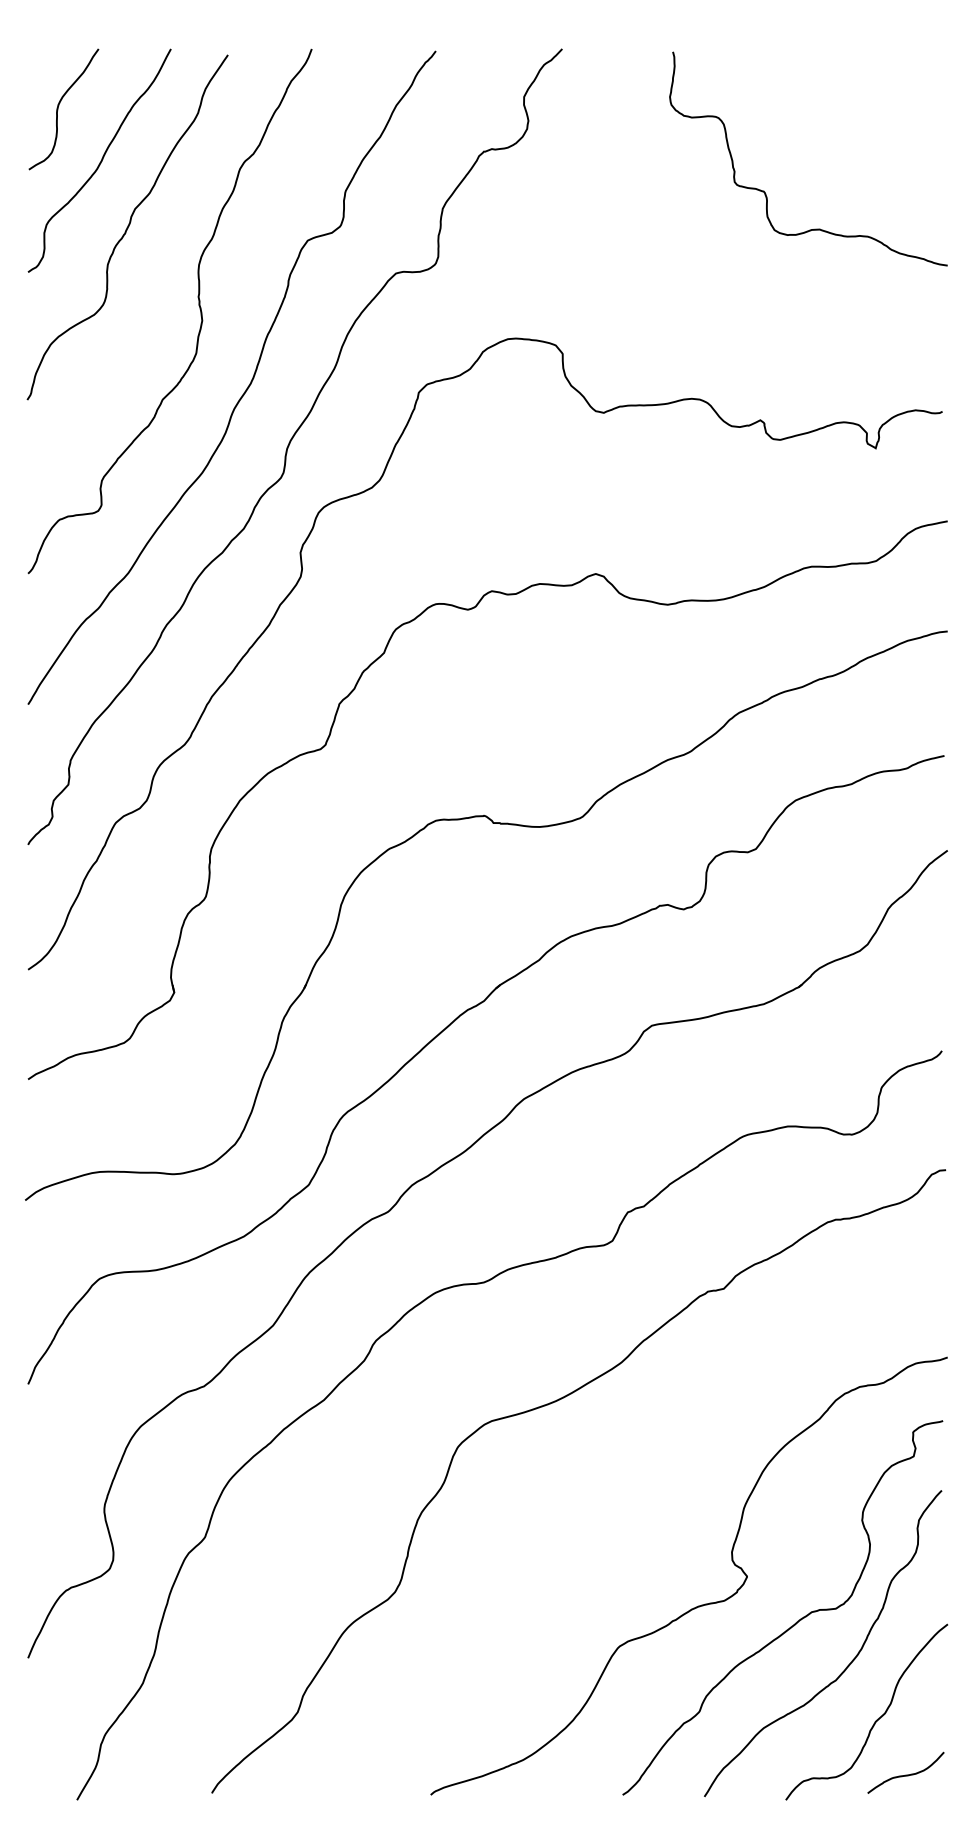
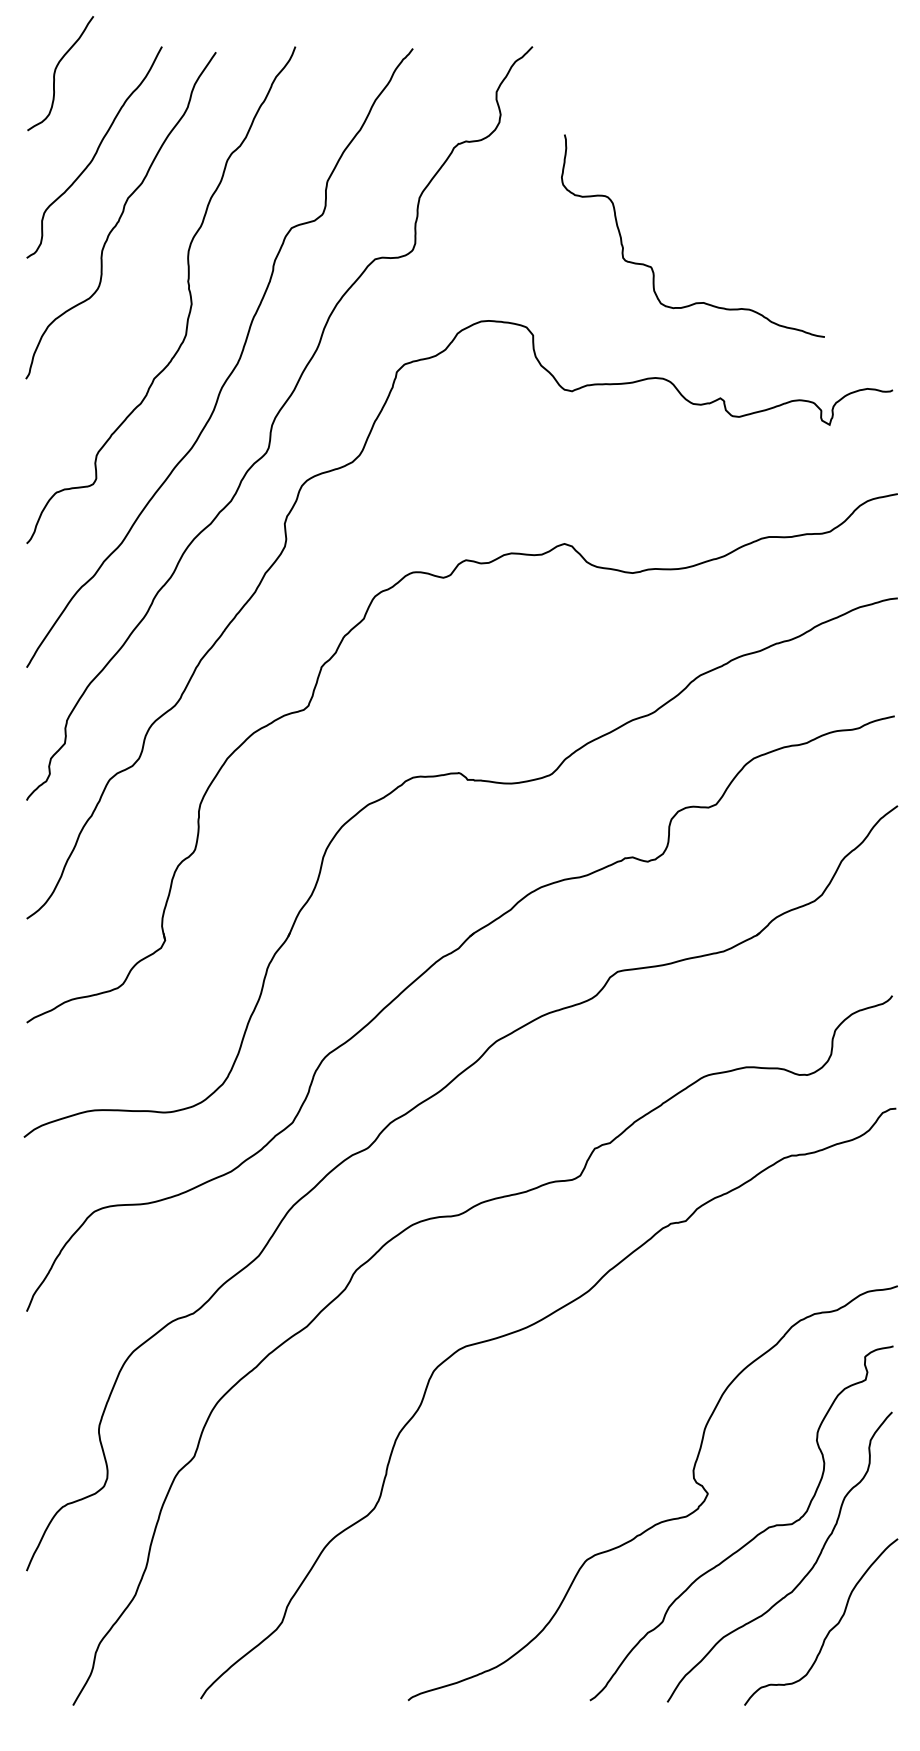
curve: (58, 109) -> (55, 73), moved
curve: (764, 190) -> (651, 265), moved
curve: (905, 1774) -> (857, 1681), removed

